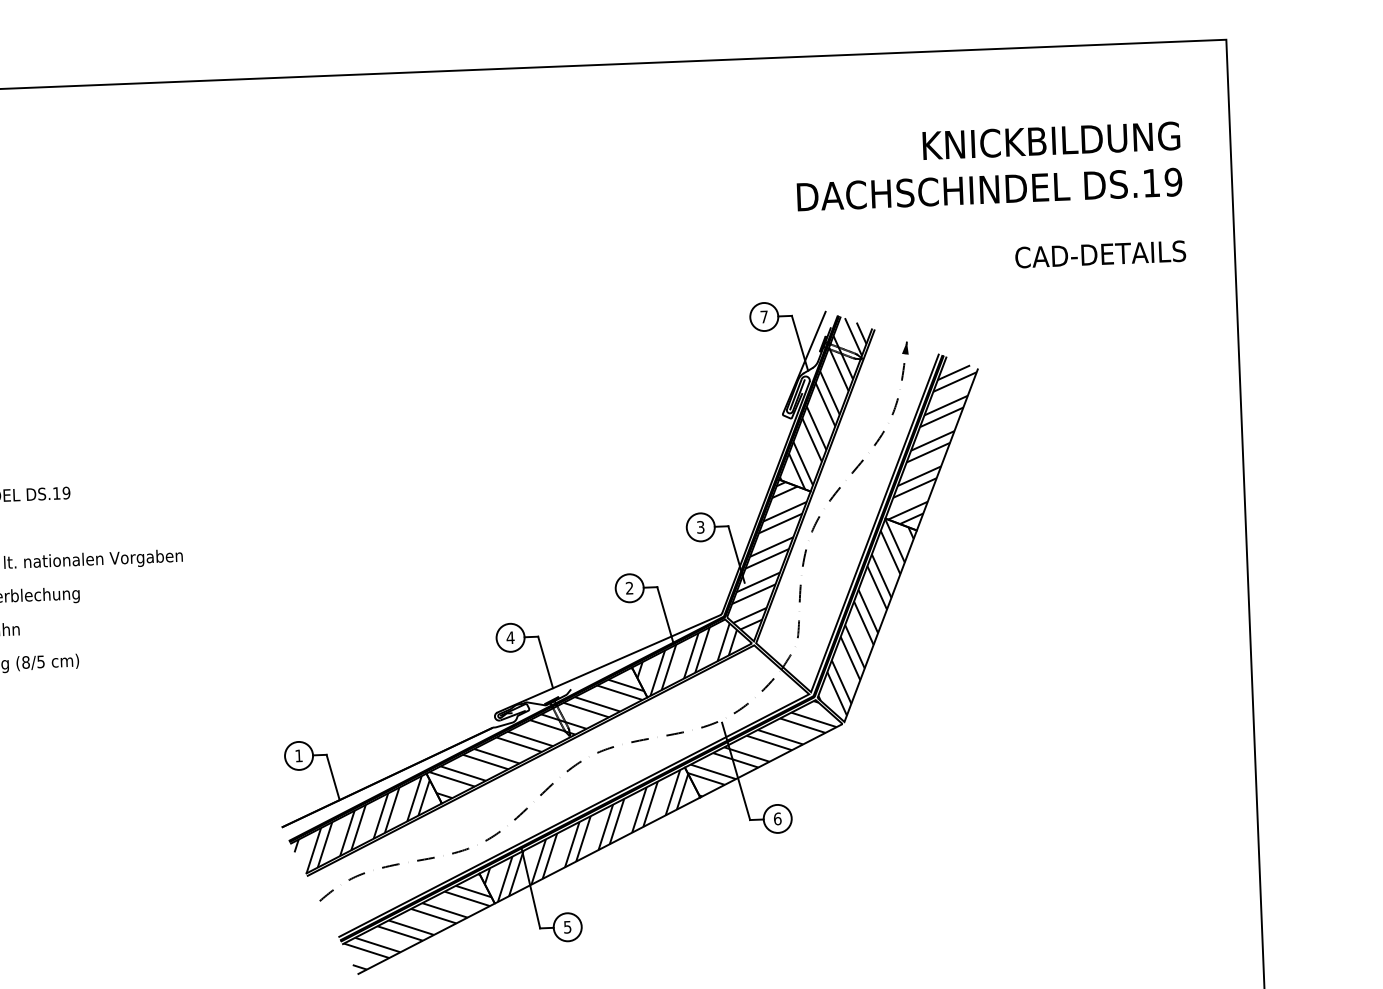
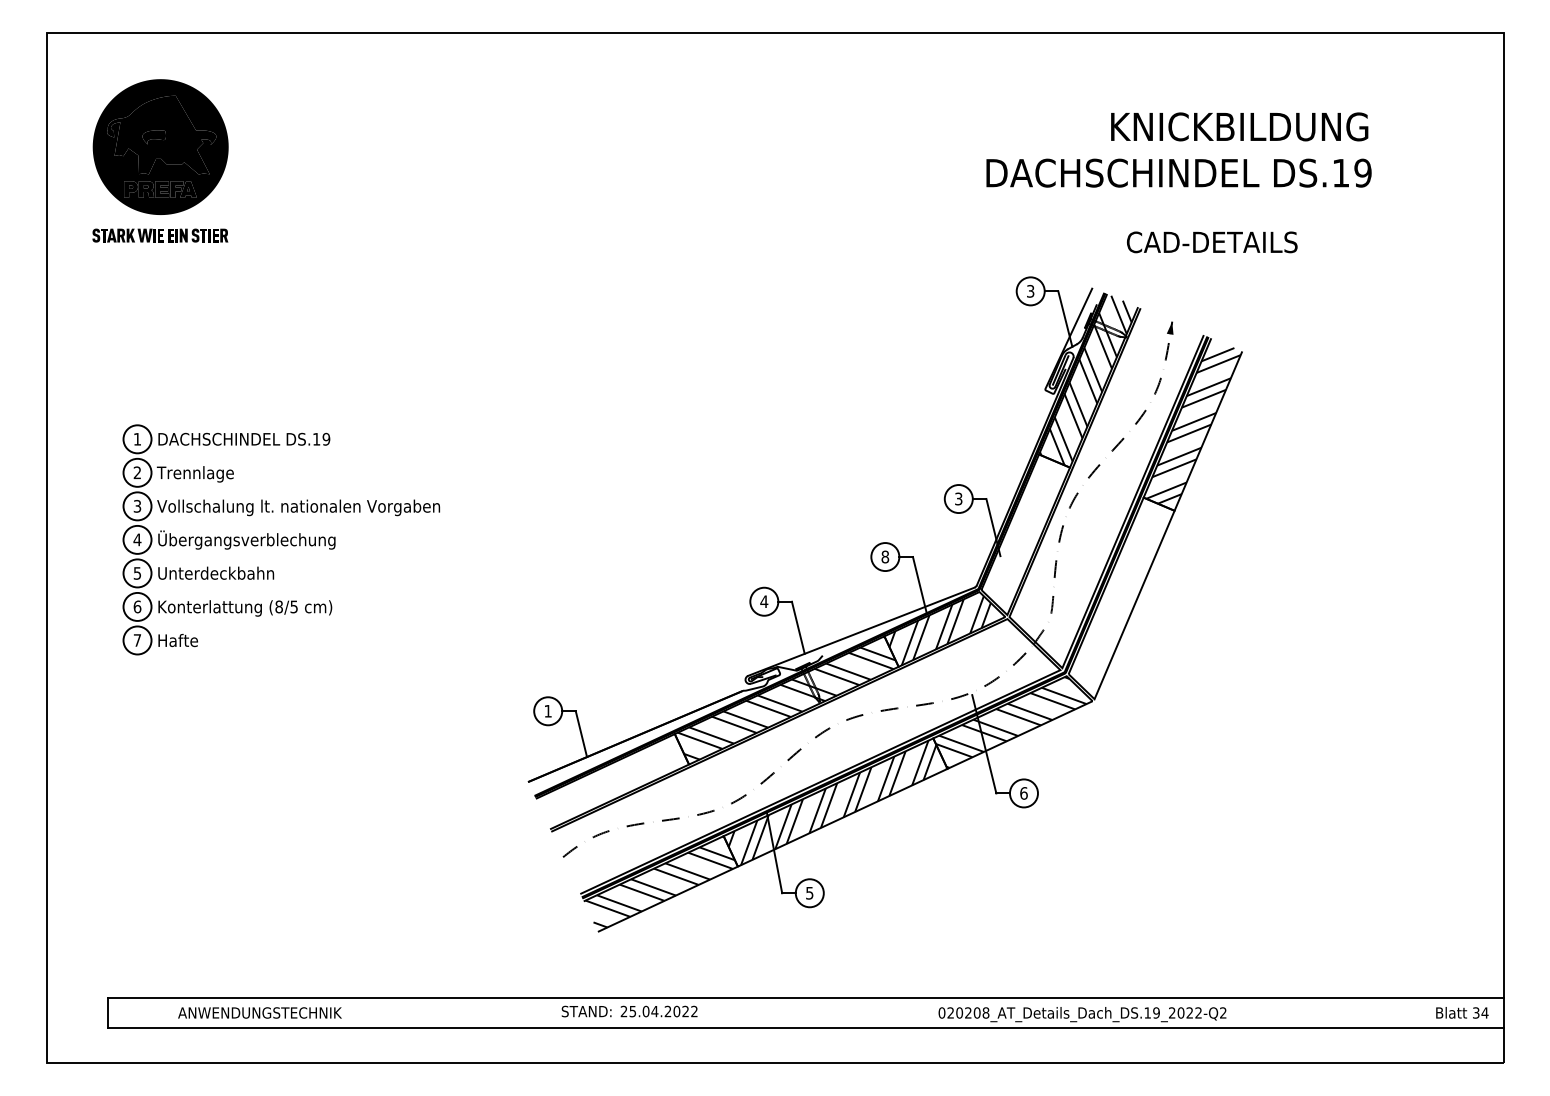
text: (1051, 140) -> (1239, 126), moved
text: (989, 189) -> (1178, 172), moved
text: (1100, 254) -> (1212, 242), moved
text: (764, 316) -> (1030, 290), 7 -> 3
hatch: (769, 555) -> (1026, 529), removed
text: (629, 587) -> (885, 556), 2 -> 8
hatch: (866, 617) -> (1120, 595), removed
hatch: (367, 824) -> (613, 782), removed

